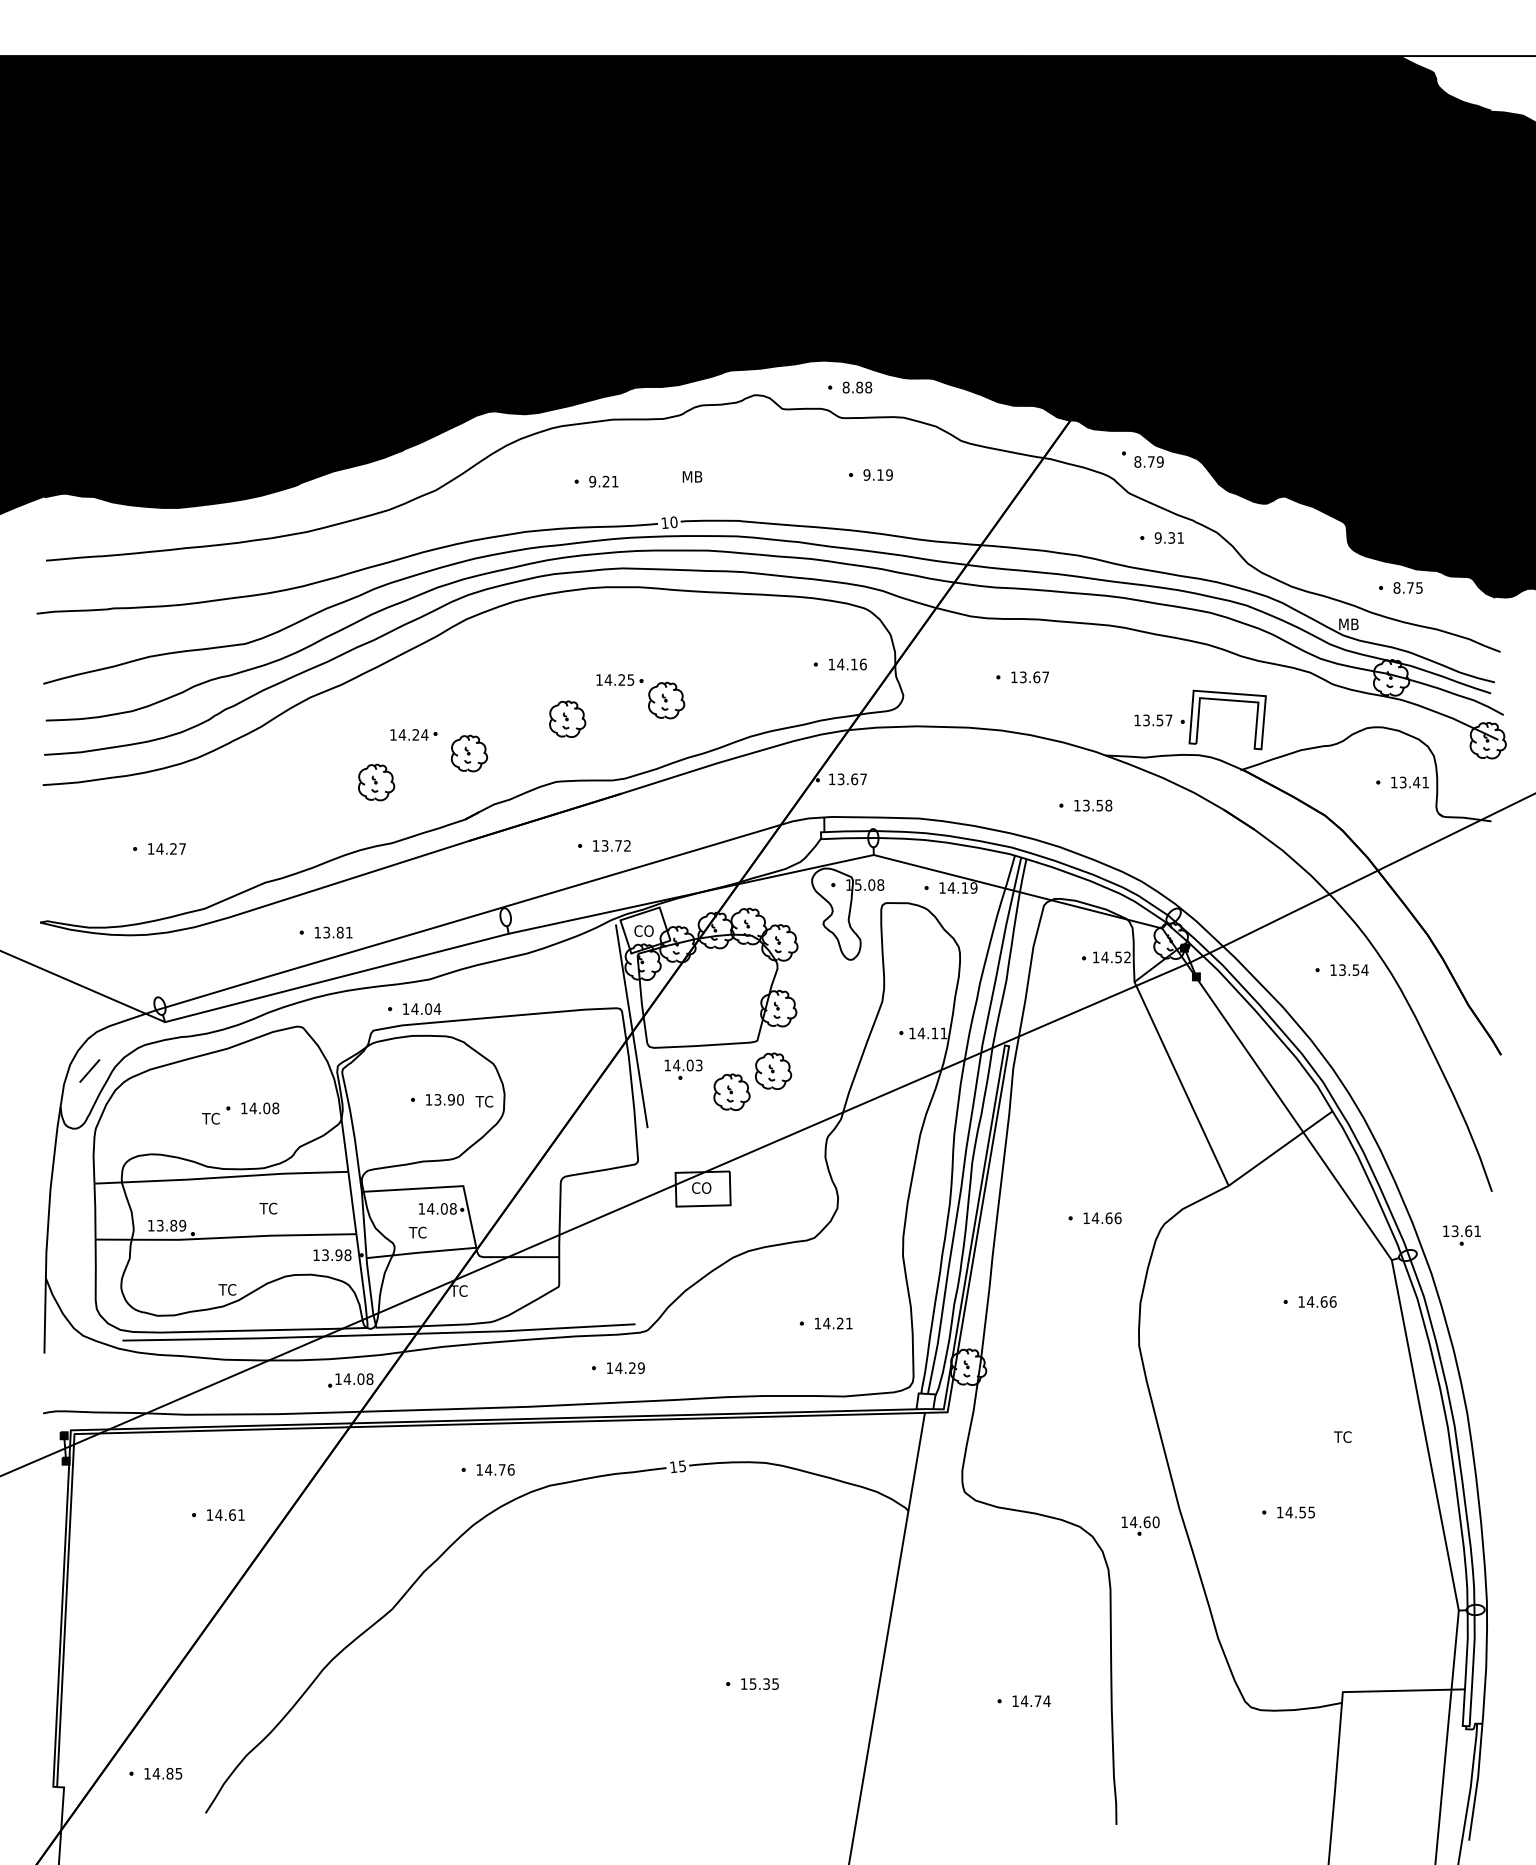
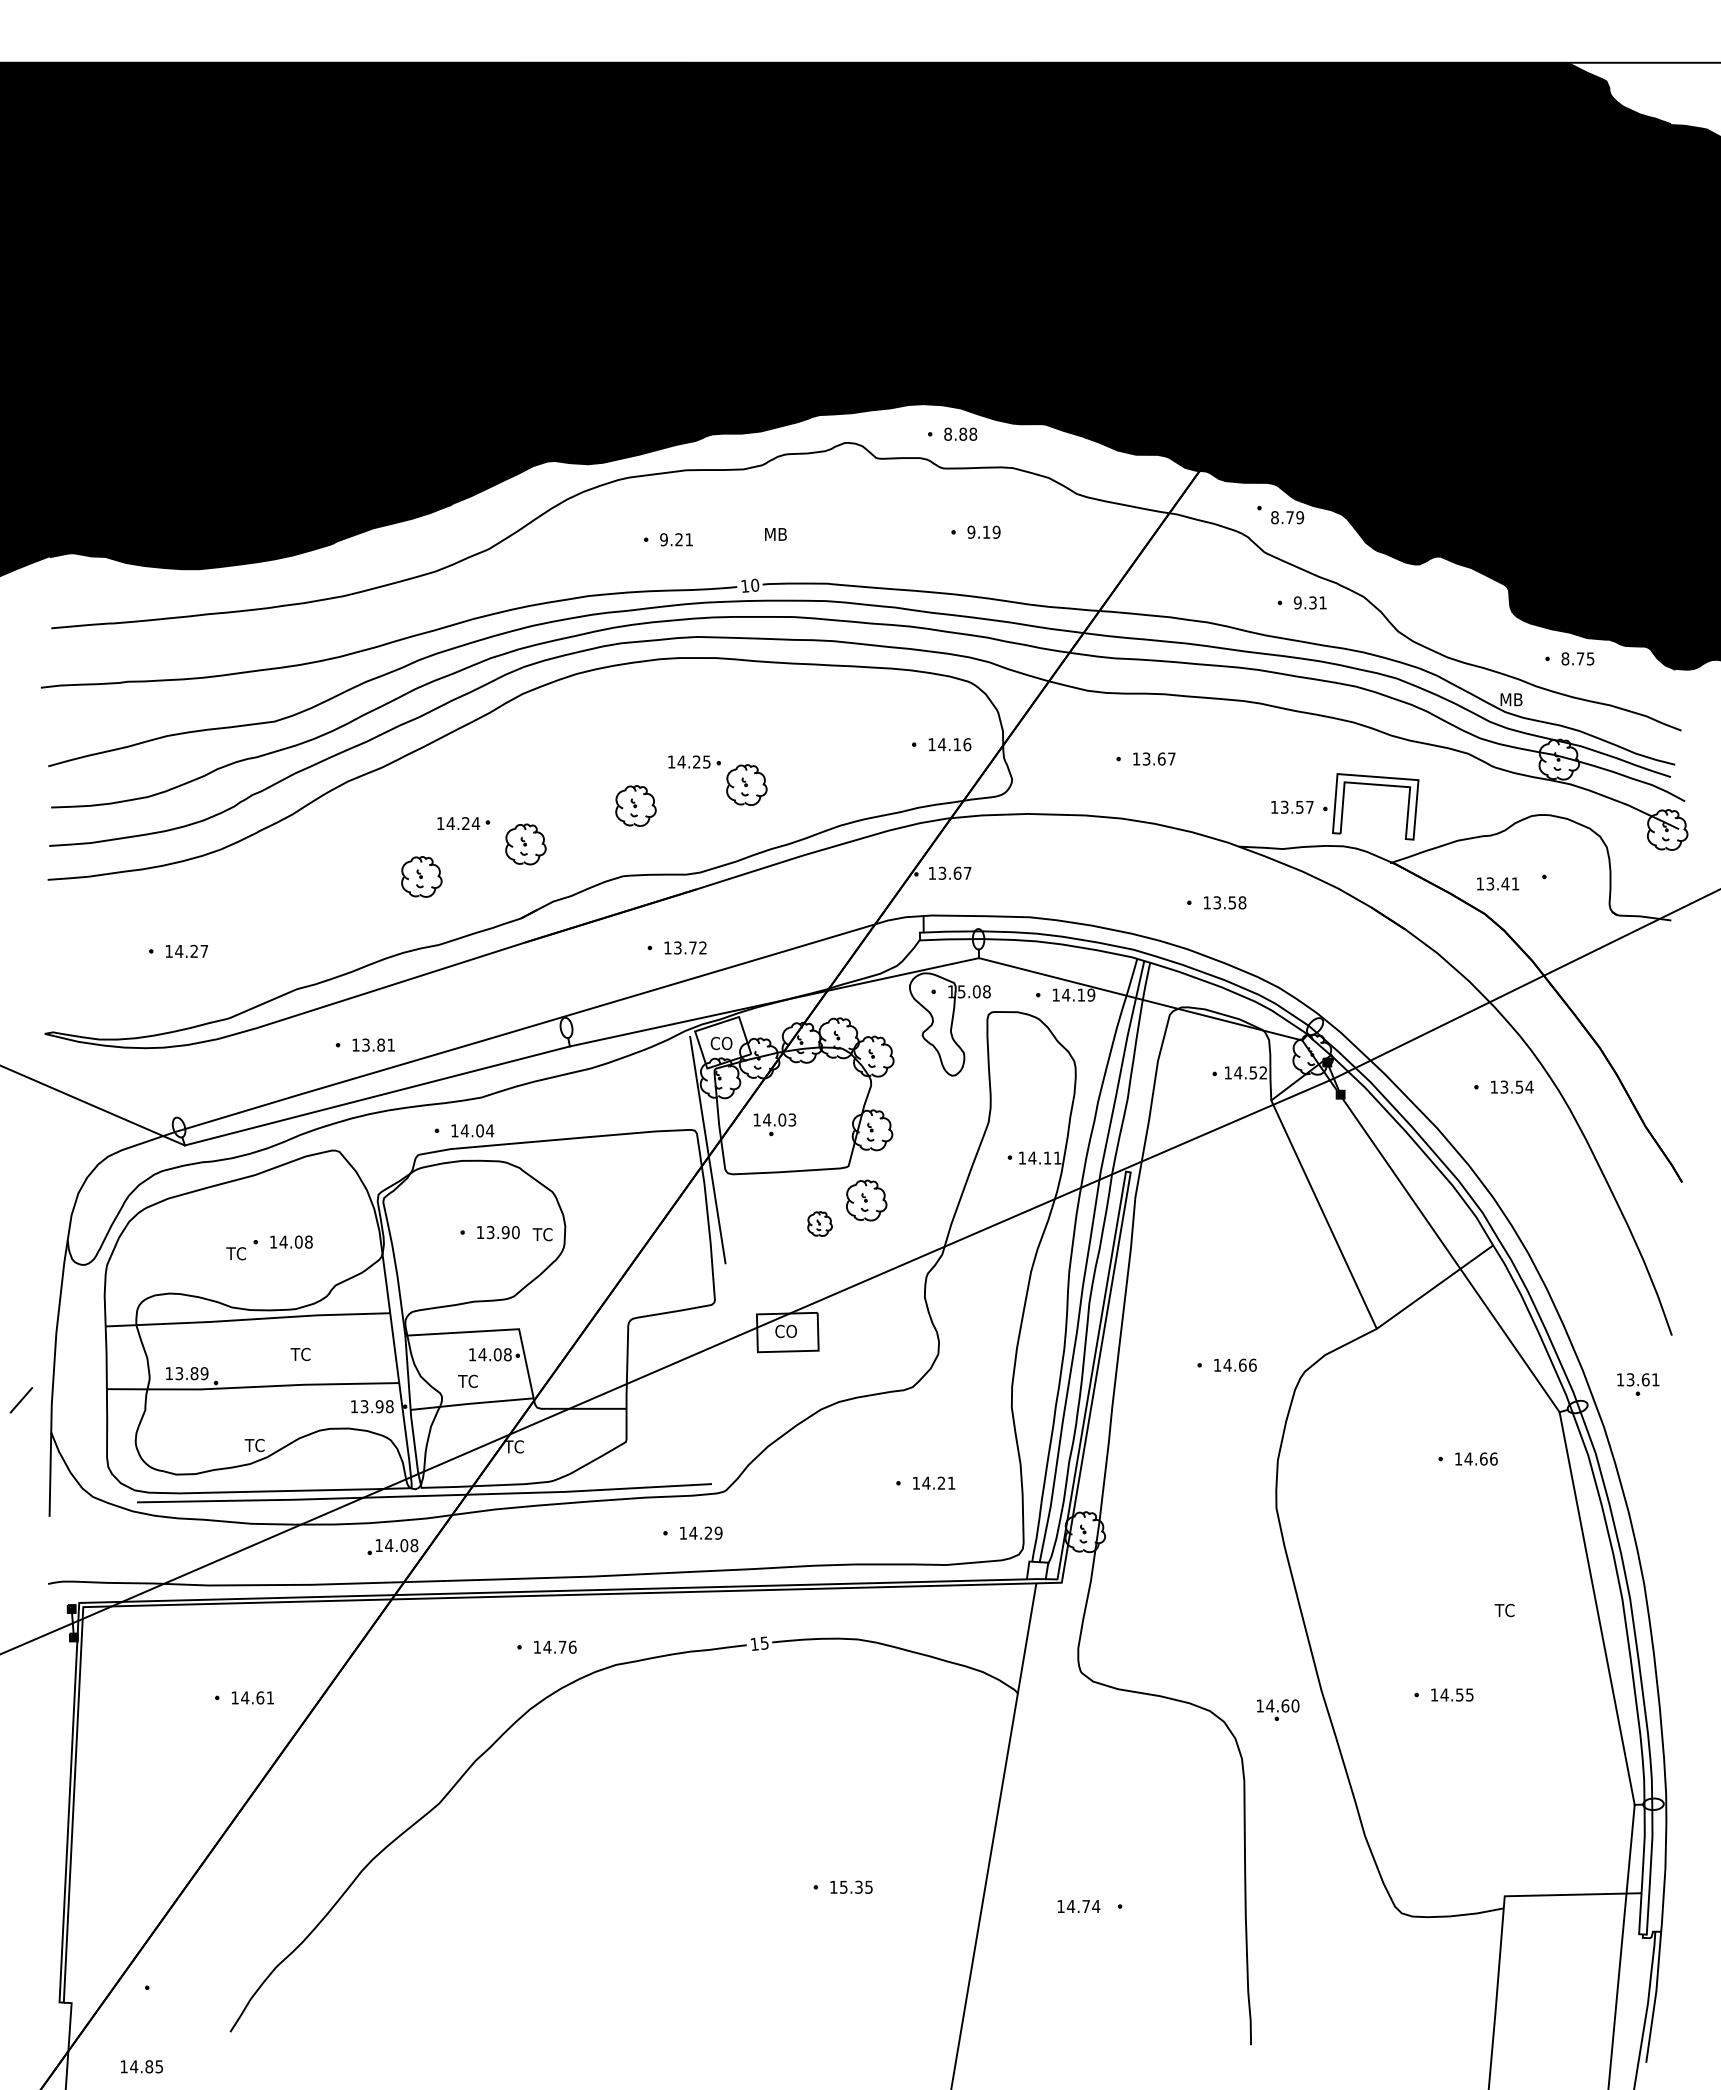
text: (1410, 782) -> (1498, 883), moved
part: (683, 1069) -> (774, 1124), moved
line: (89, 1071) -> (21, 1400), moved
part: (731, 1091) -> (819, 1223), size x0.6
text: (1031, 1701) -> (1078, 1906), moved
text: (163, 1773) -> (141, 2066), moved

